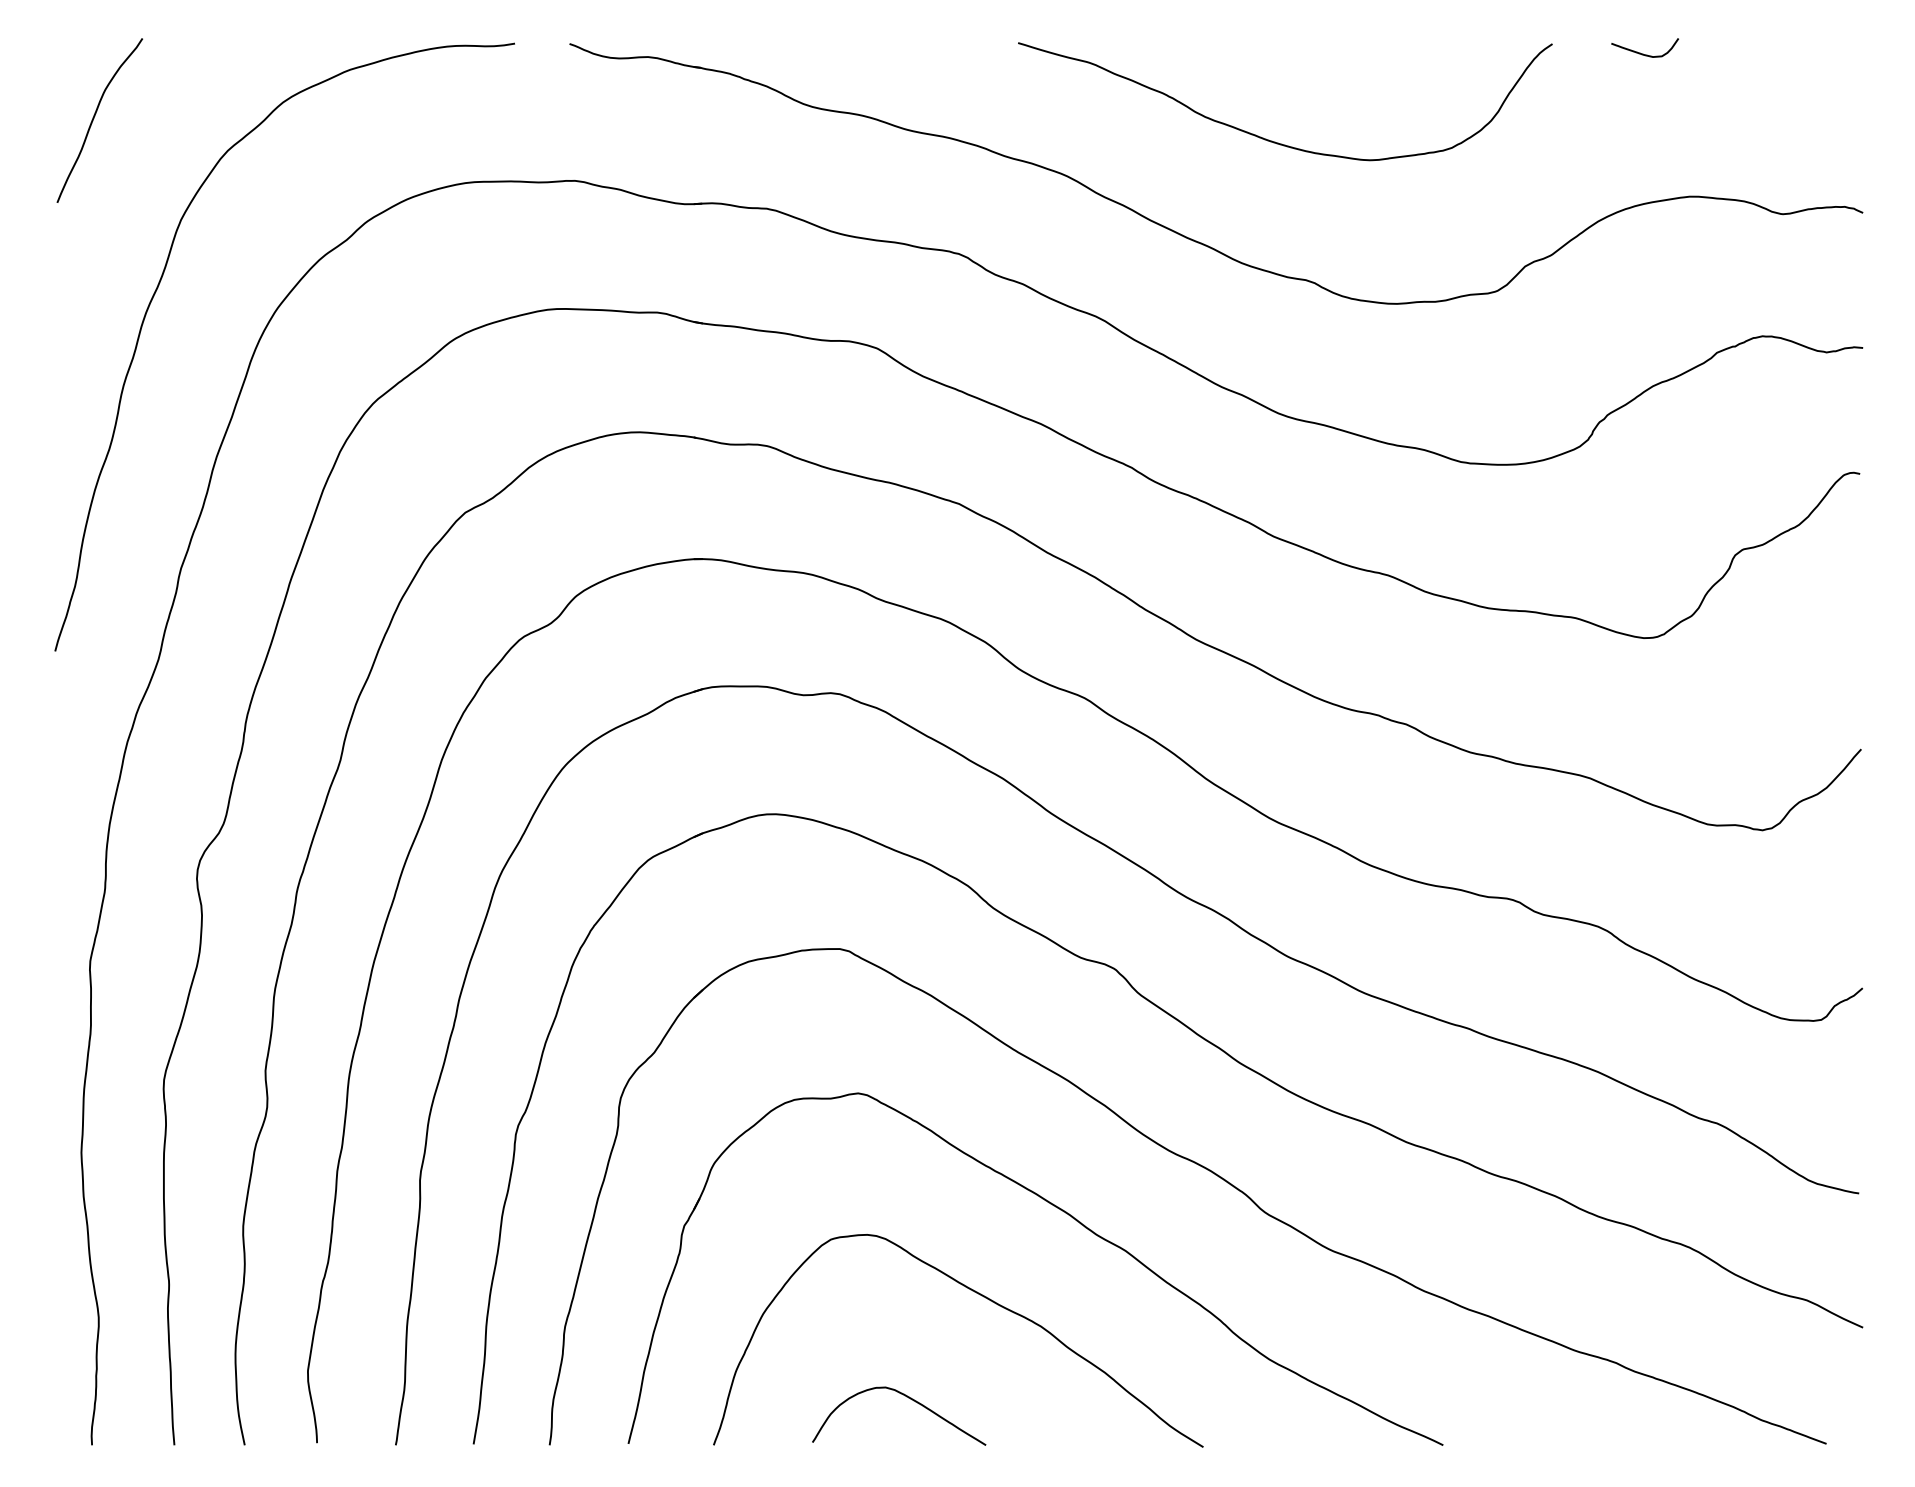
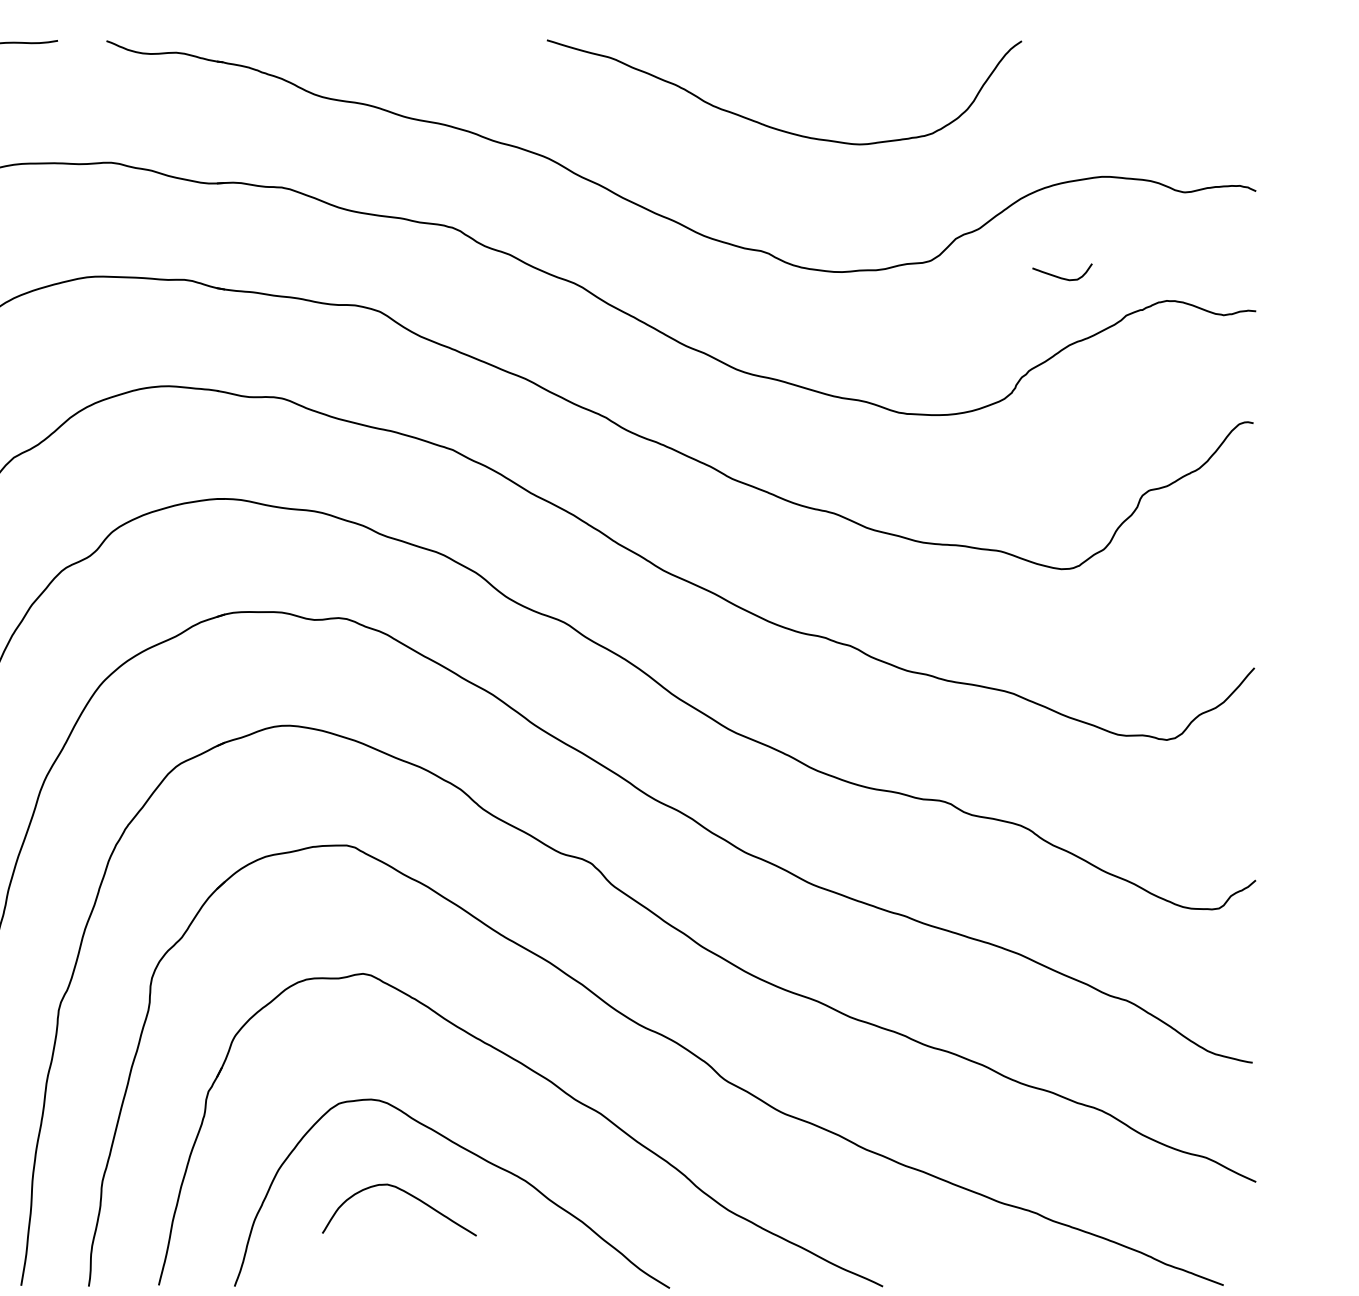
curve: (1643, 53) -> (1061, 277), moved
curve: (1272, 140) -> (773, 126), moved
curve: (908, 1398) -> (407, 1194), moved

